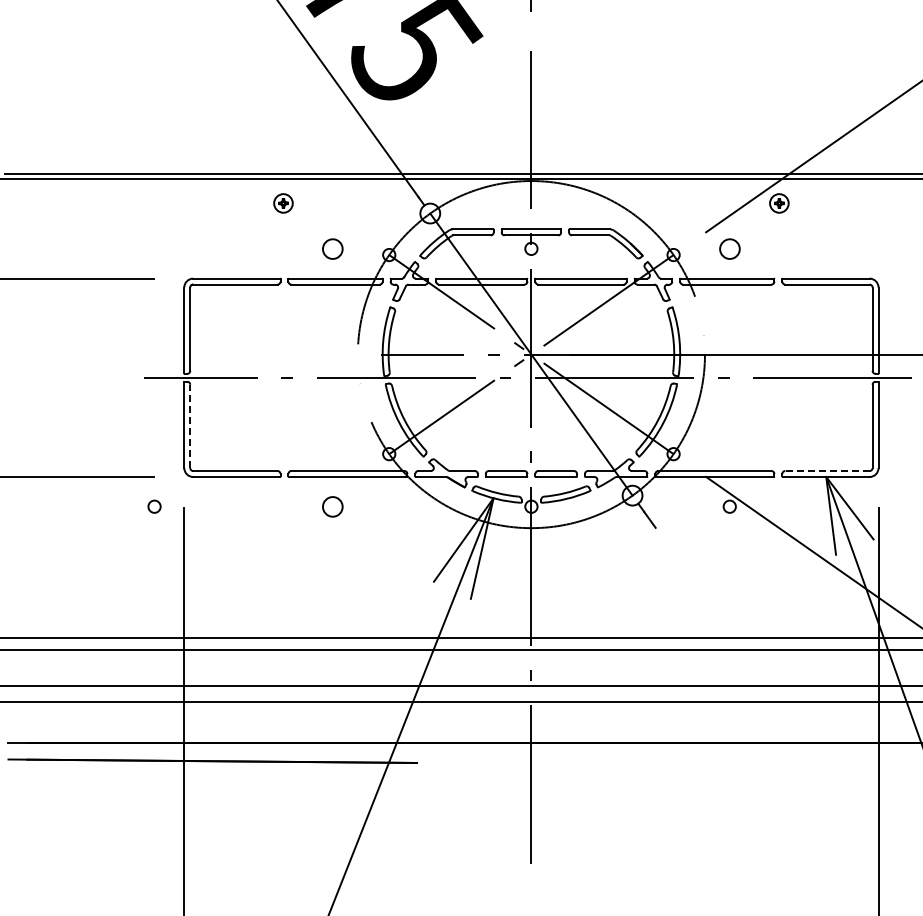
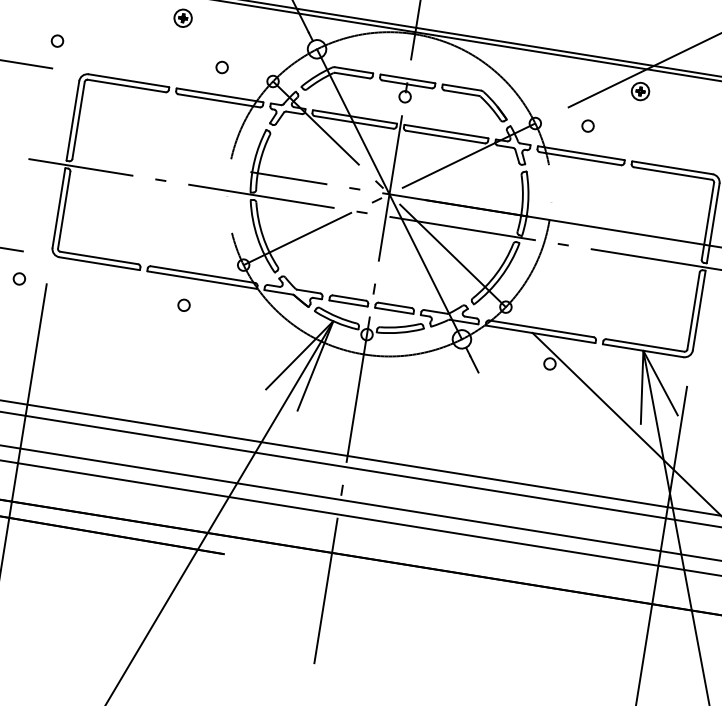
circle: (154, 248) -> (57, 40), added
circle: (333, 248) -> (222, 67), size x0.62
circle: (729, 248) -> (587, 125), size x0.62
line: (190, 426) -> (64, 210), dashed -> solid
line: (826, 471) -> (644, 345), dashed -> solid
circle: (333, 506) -> (184, 305), size x0.62

